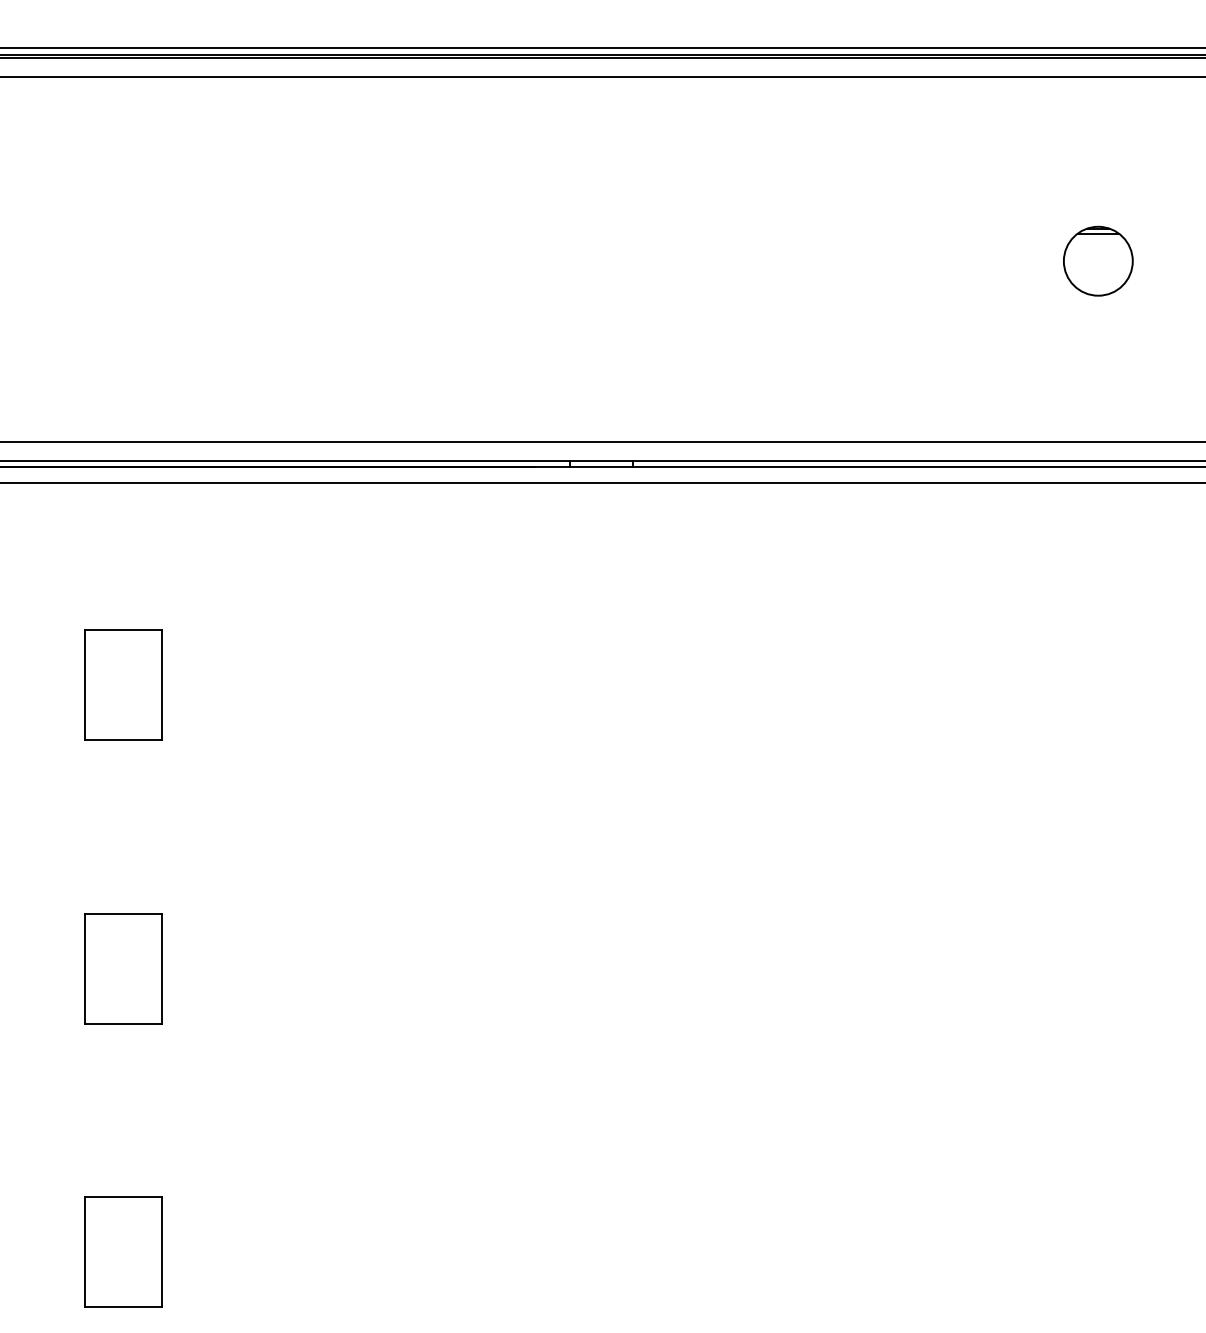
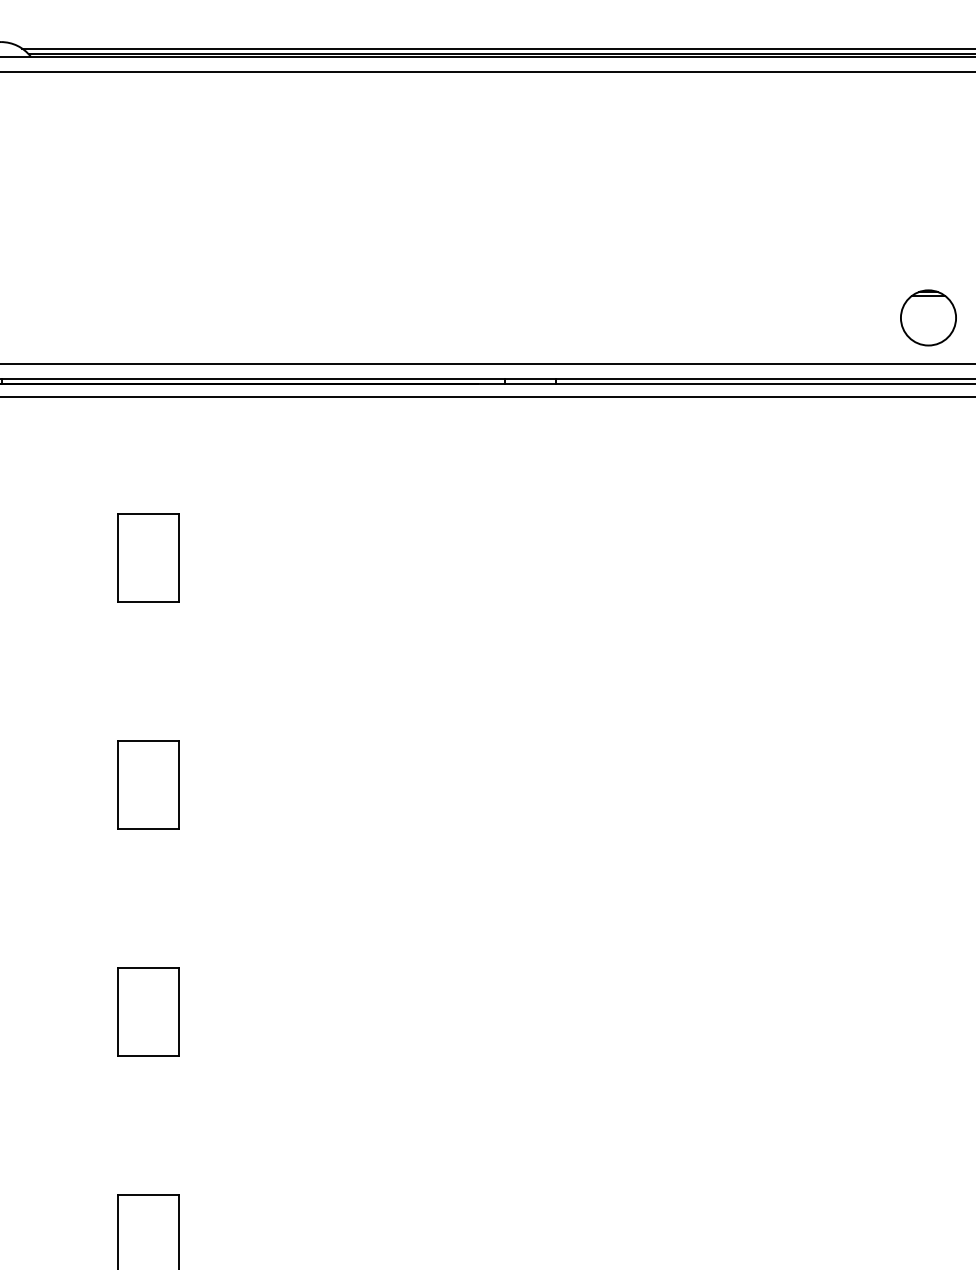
part: (1098, 260) -> (928, 317), moved

